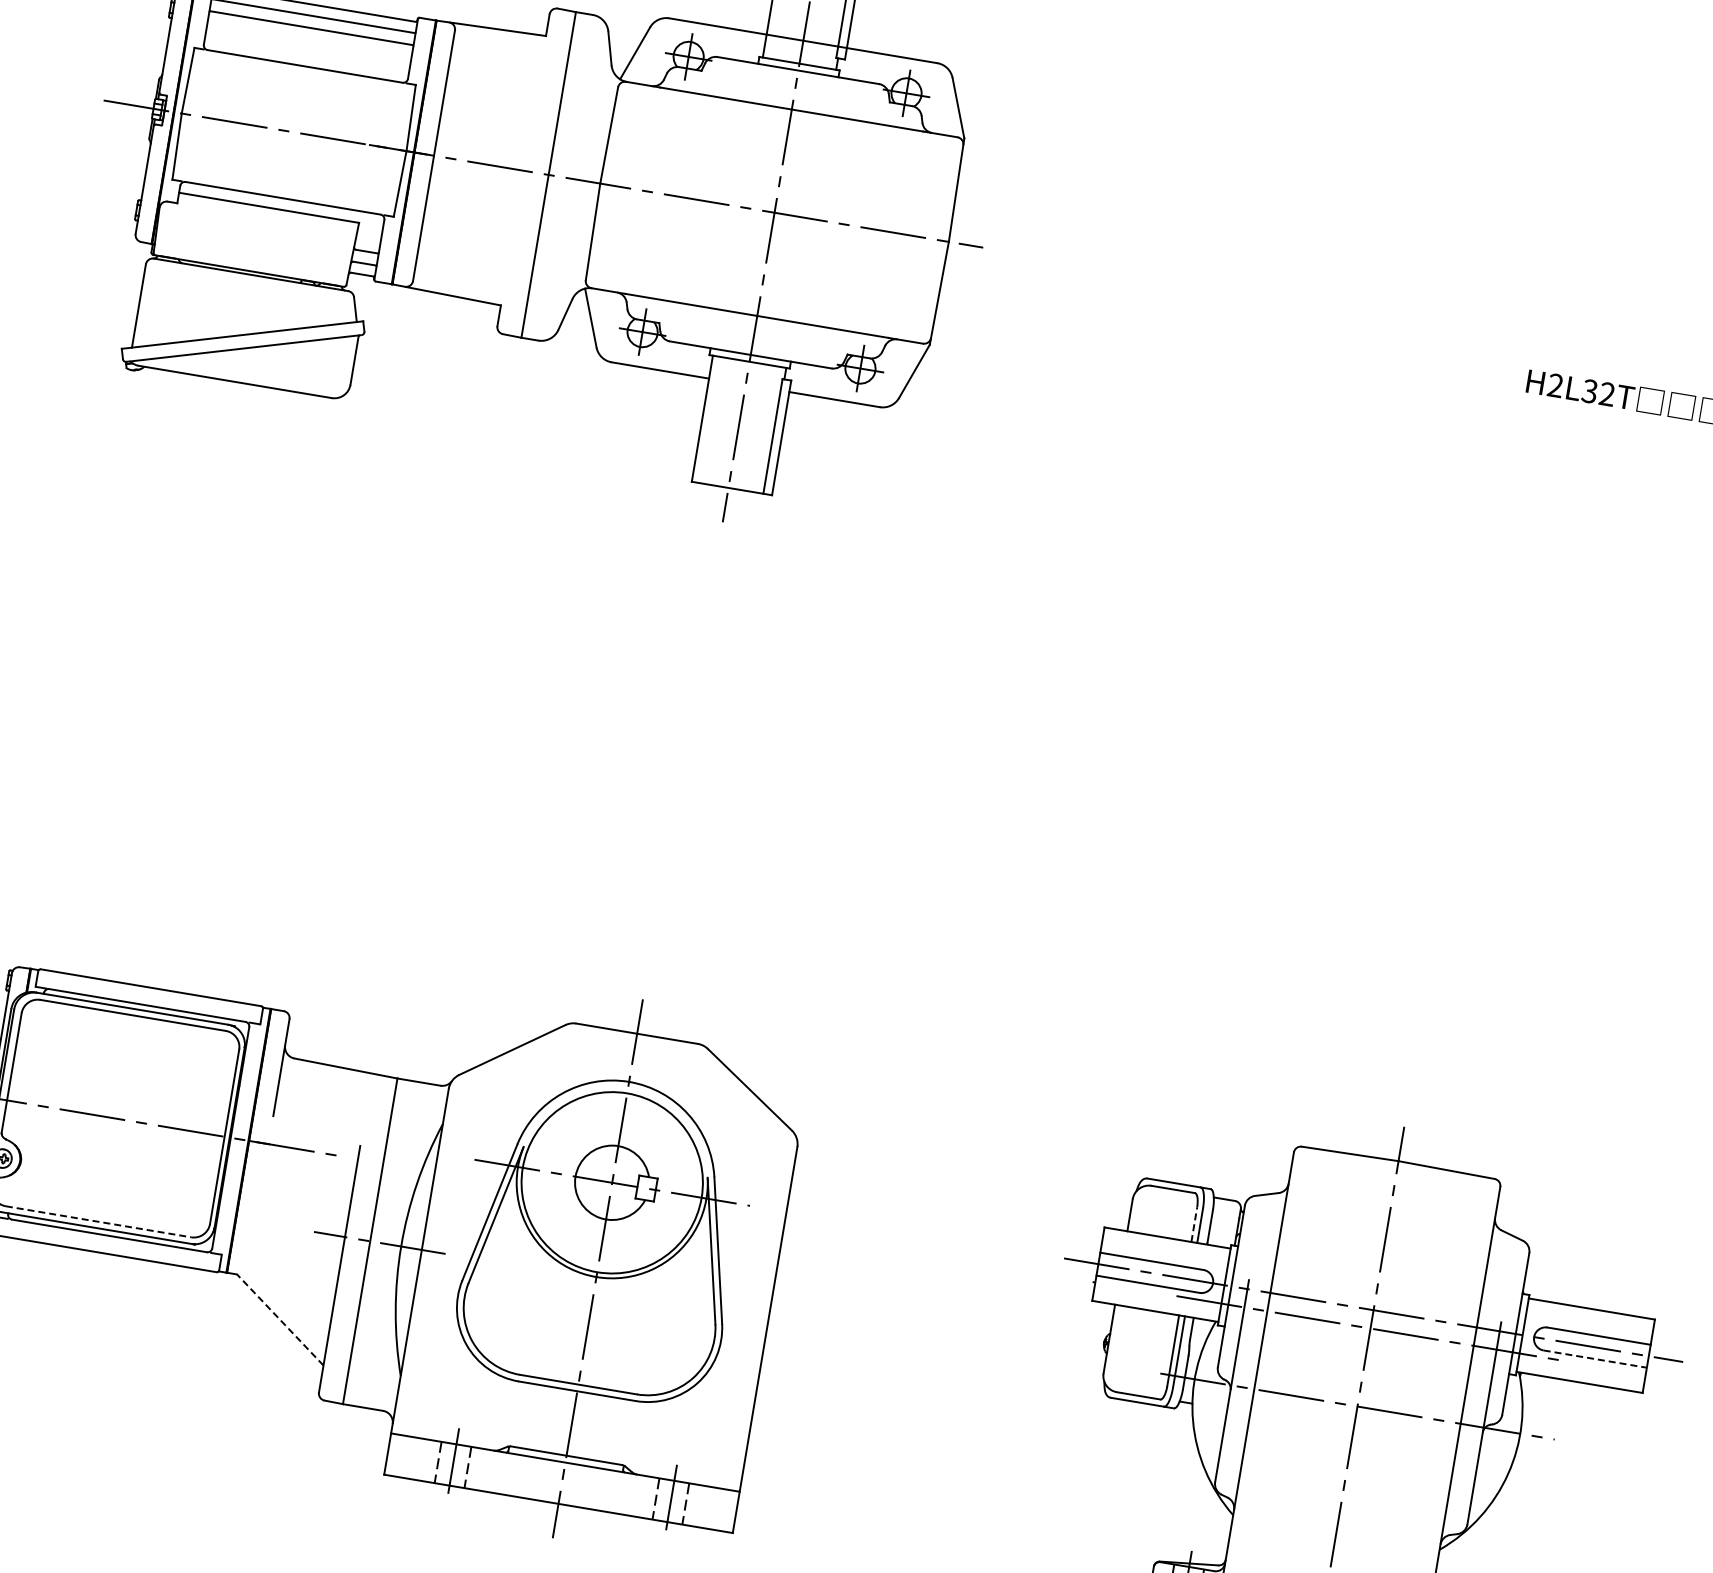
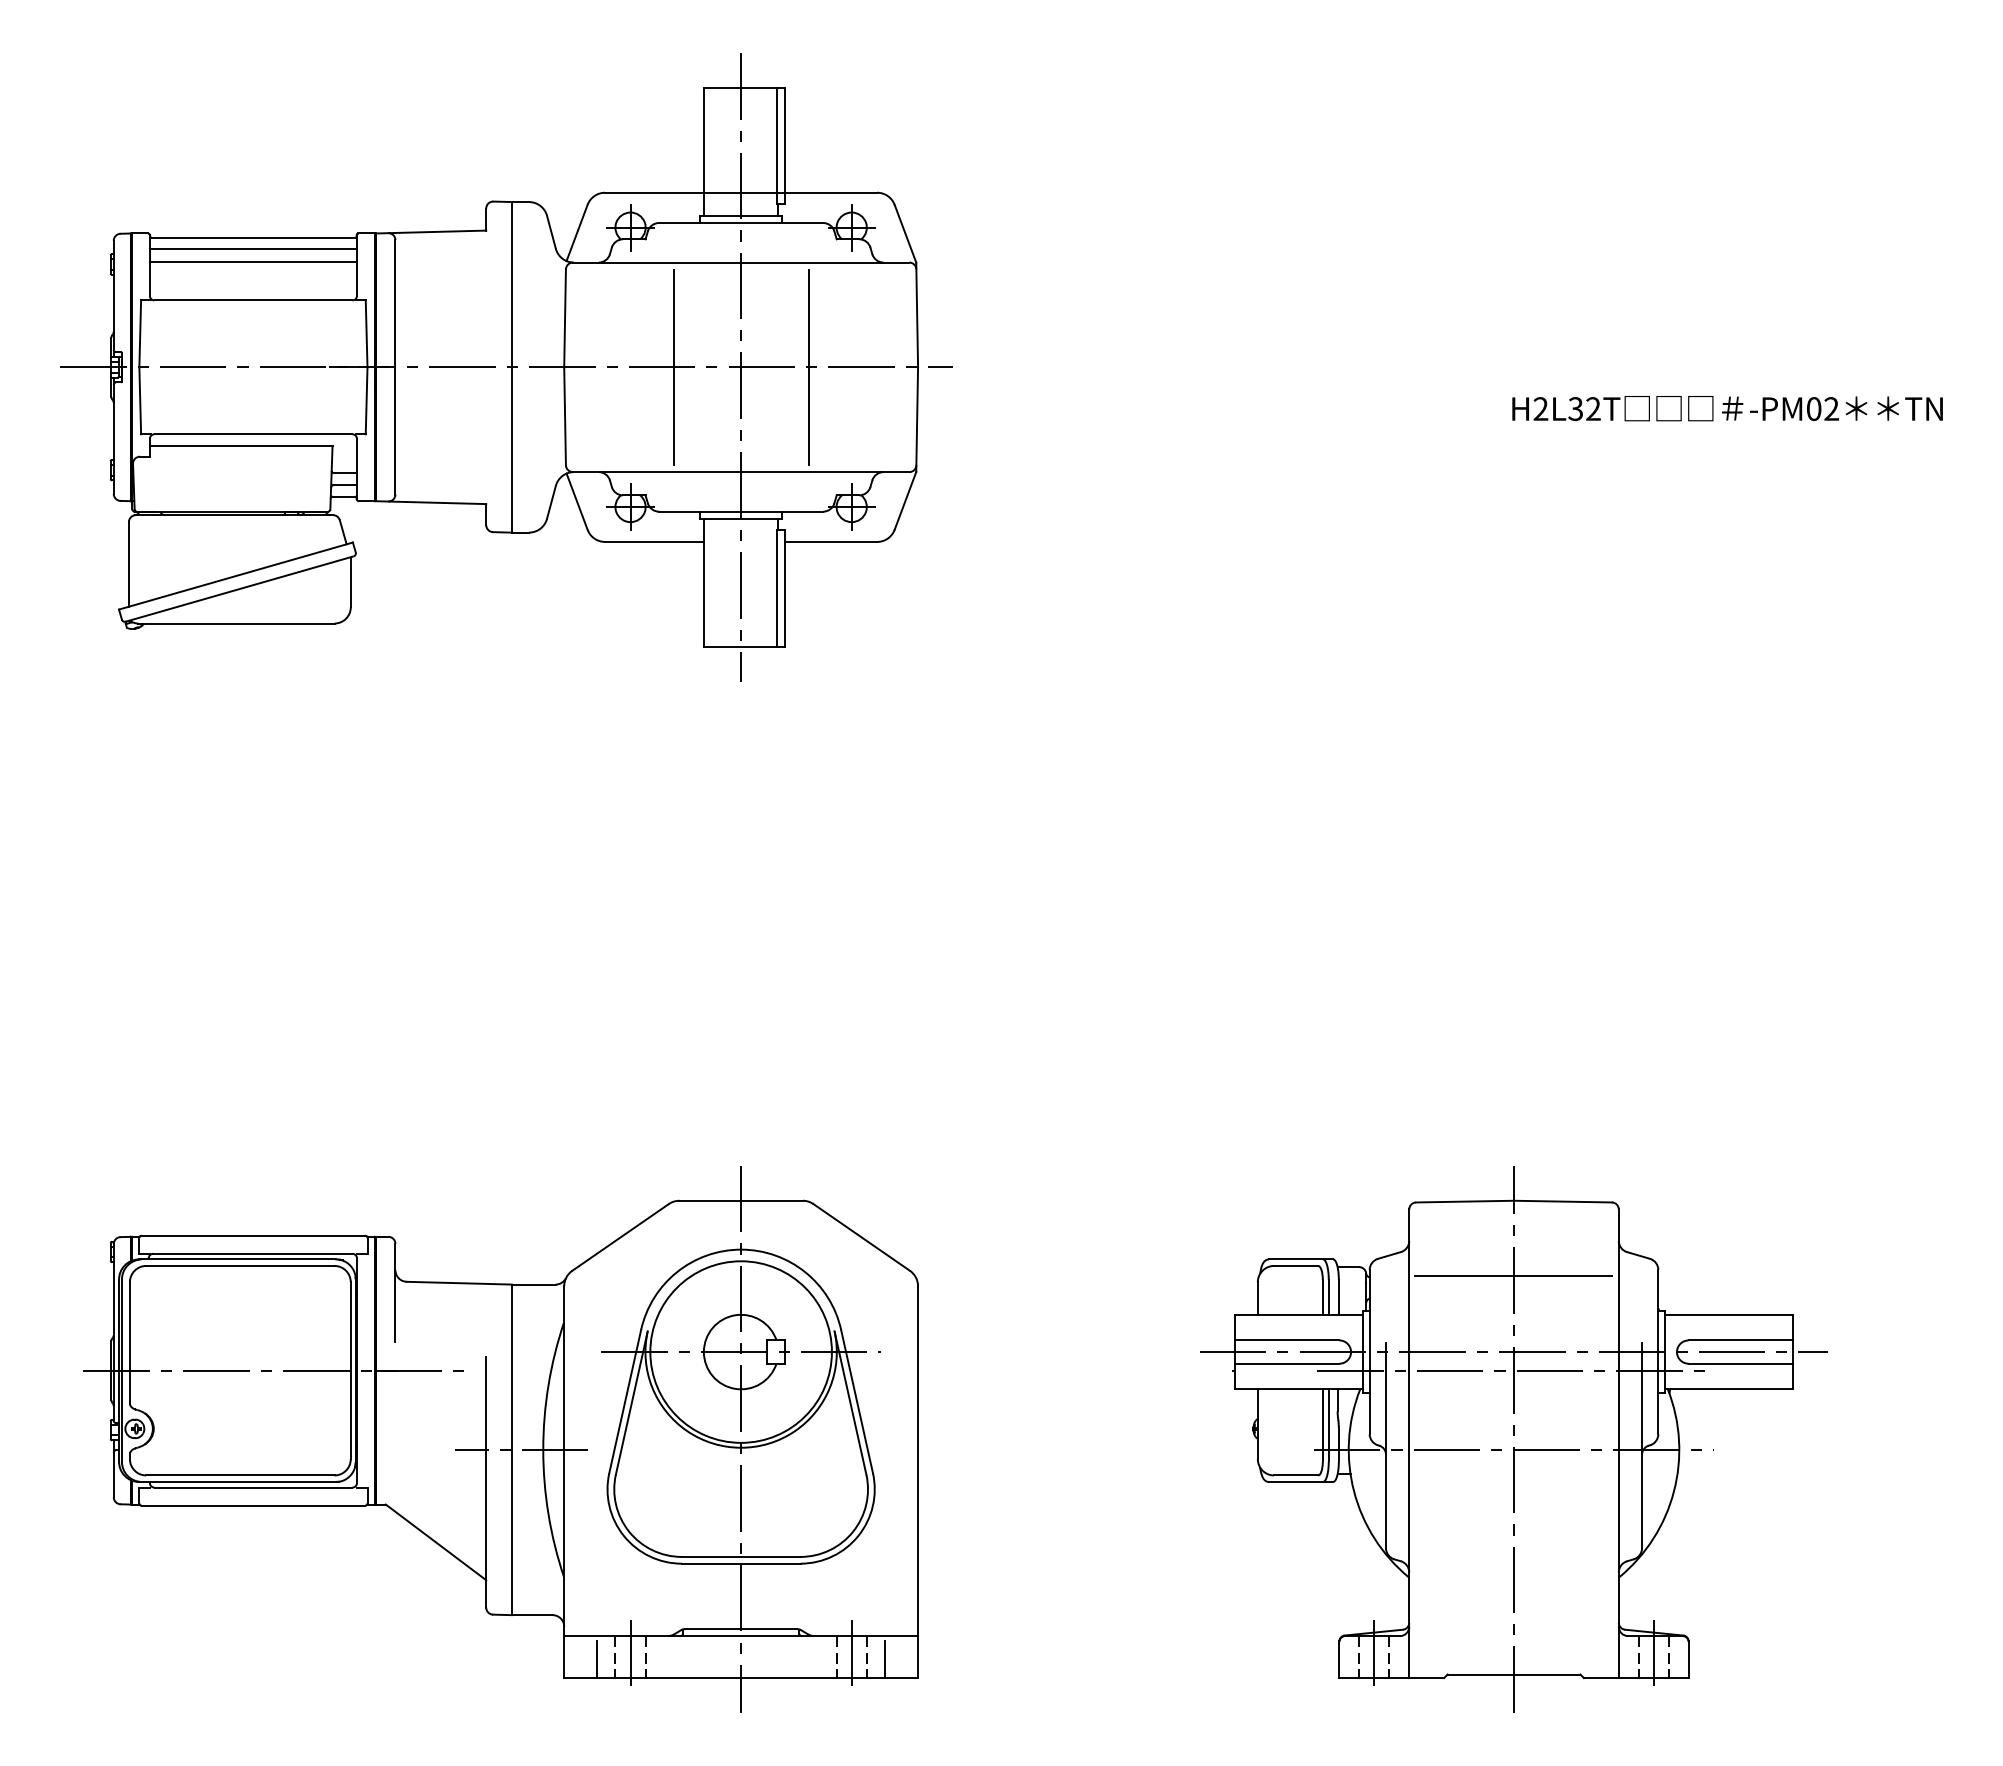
line: (707, 201) -> (673, 367), added
line: (840, 224) -> (808, 367), added
line: (98, 1221) -> (240, 1475), dashed -> solid
line: (1194, 1223) -> (1322, 1296), dashed -> solid
line: (1385, 1235) -> (1513, 1276), added
line: (280, 1320) -> (436, 1542), dashed -> solid
line: (1595, 1358) -> (1741, 1363), dashed -> solid
line: (419, 1460) -> (596, 1658), added
line: (703, 1508) -> (885, 1658), added

